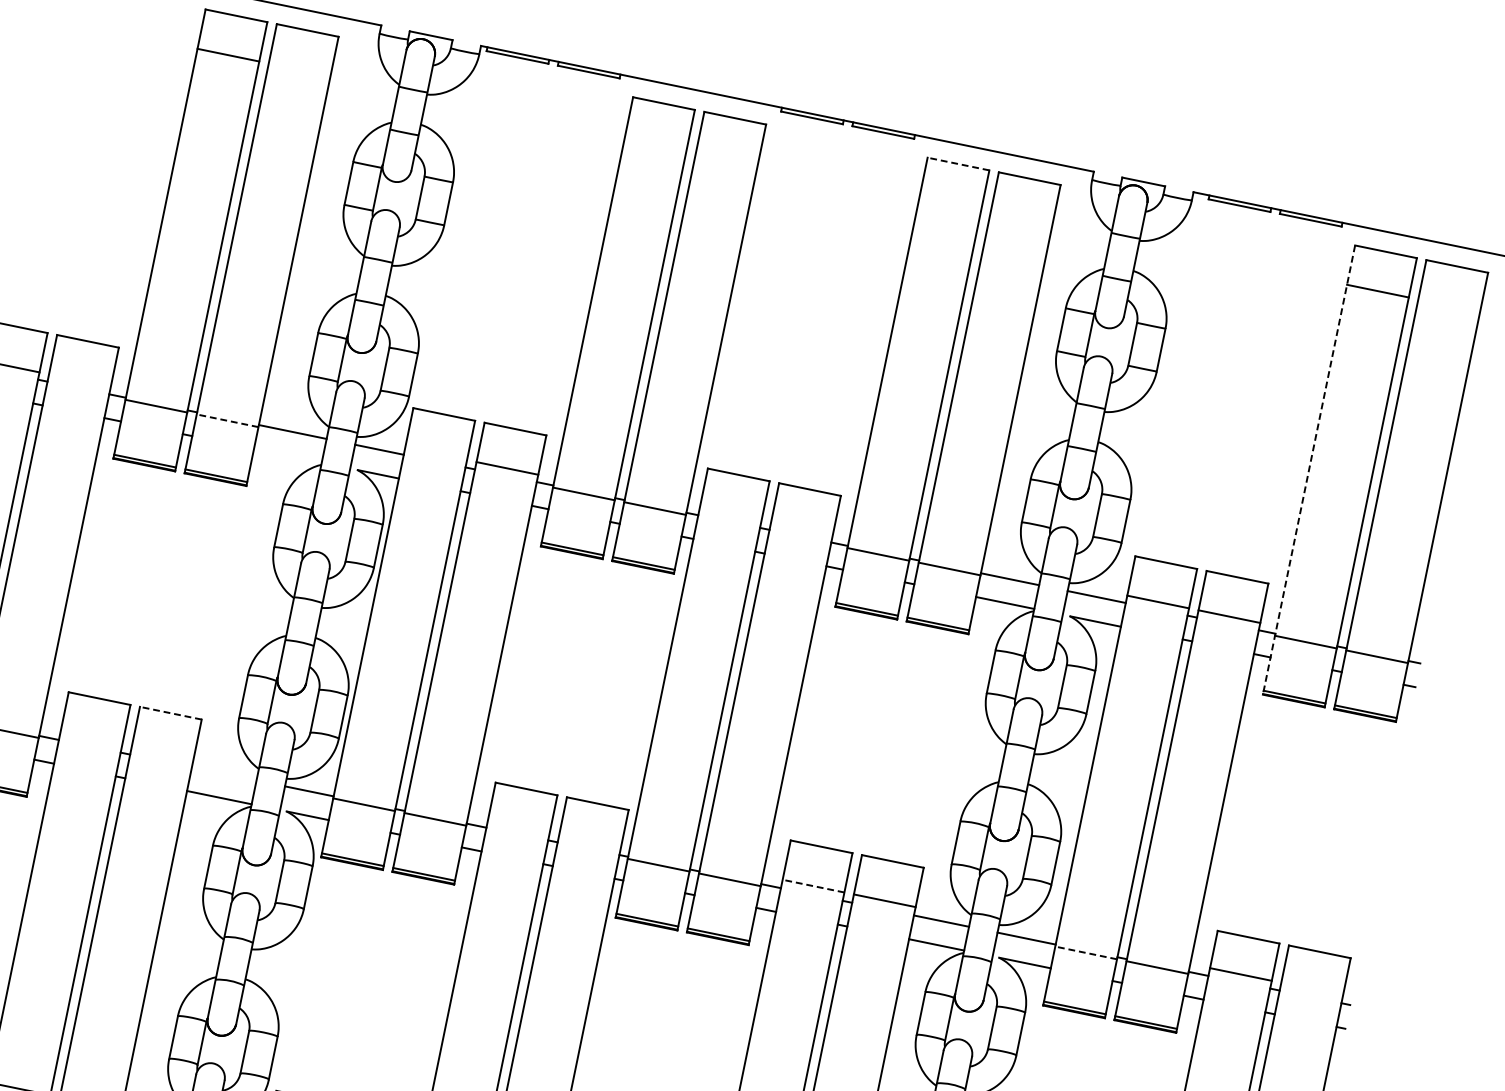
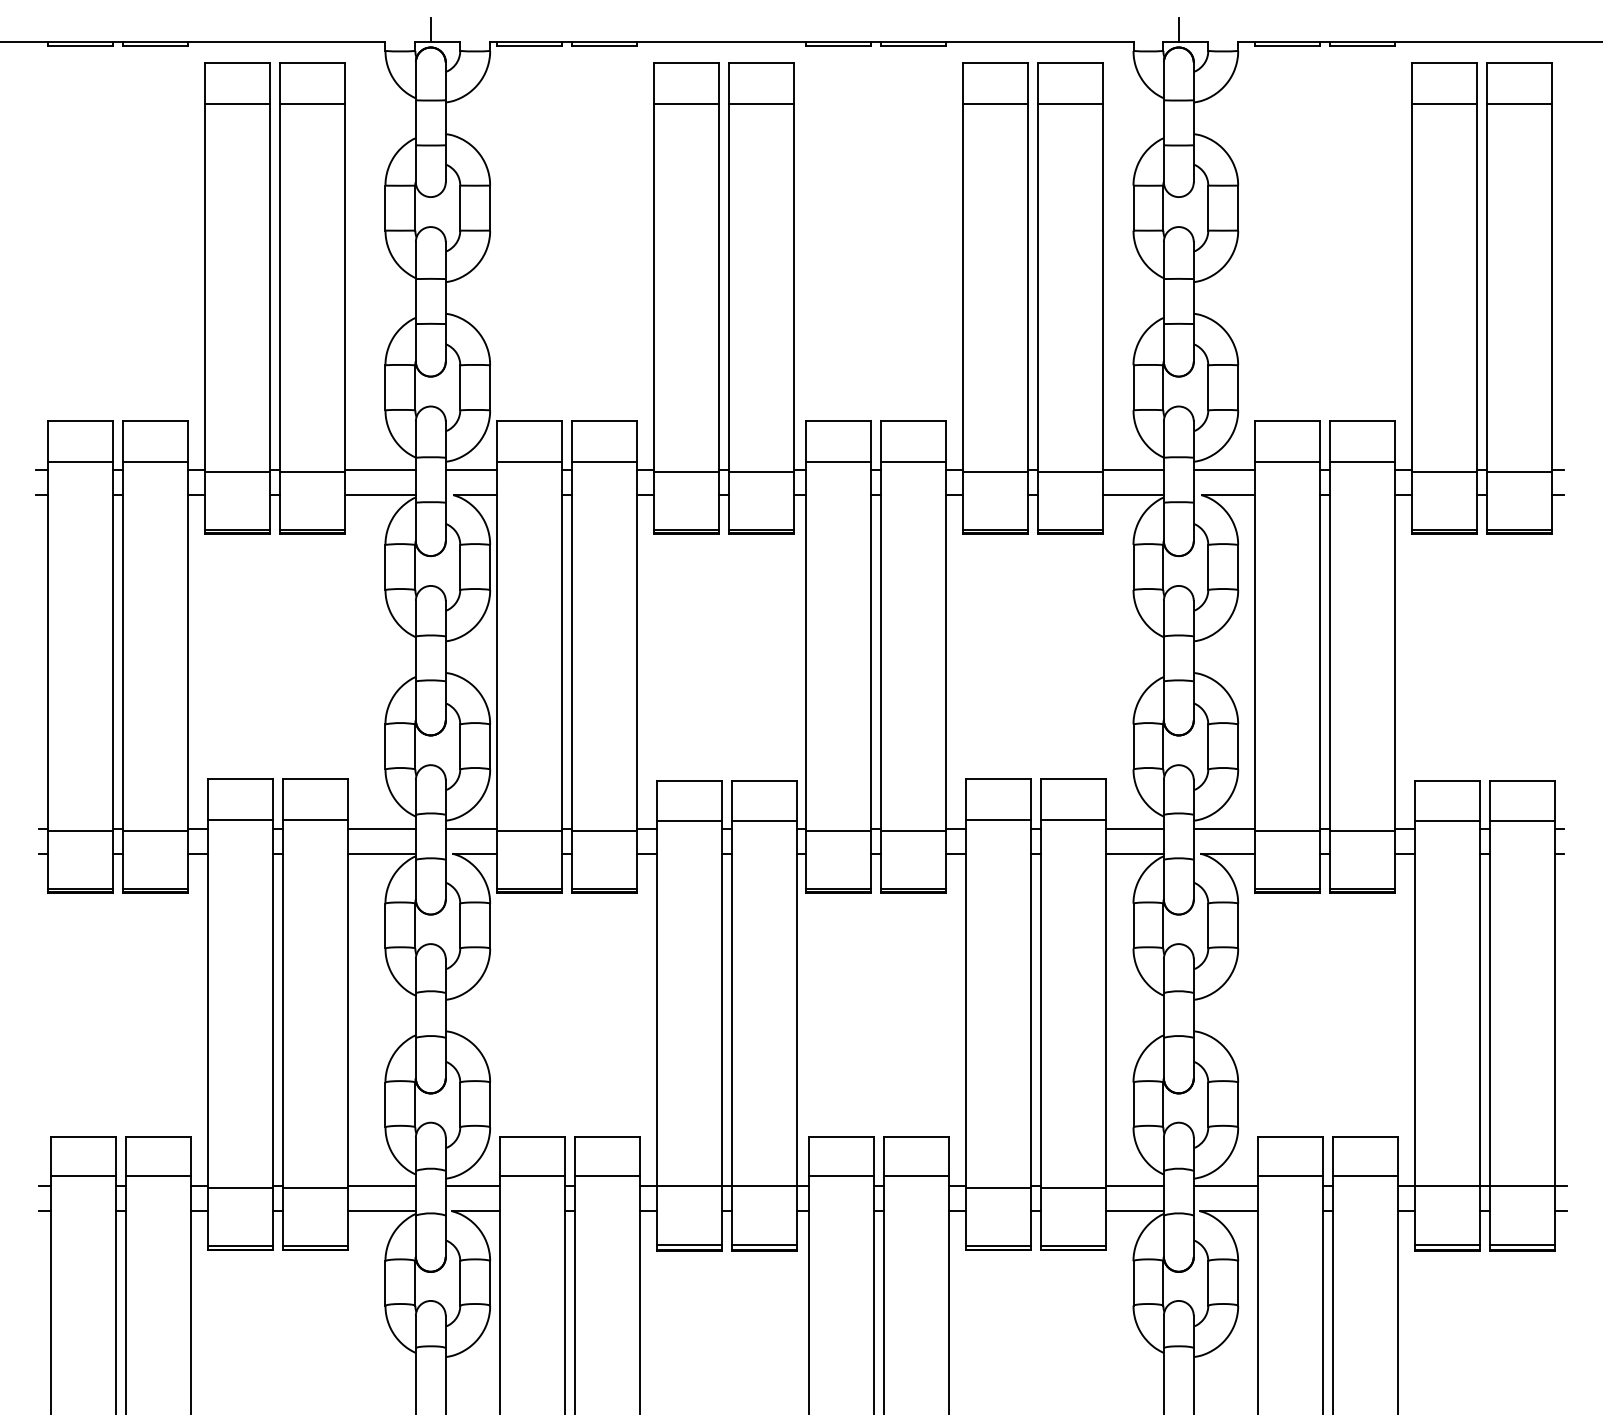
line: (426, 22) -> (430, 29), added
line: (298, 69) -> (311, 103), added
line: (655, 142) -> (685, 103), added
line: (726, 157) -> (760, 103), added
line: (958, 163) -> (995, 62), dashed -> solid
line: (1139, 168) -> (1178, 29), added
line: (950, 203) -> (995, 103), added
line: (1020, 217) -> (1069, 103), added
line: (1448, 305) -> (1518, 103), added
line: (79, 380) -> (154, 462), added
line: (226, 420) -> (311, 472), dashed -> solid
line: (435, 453) -> (528, 462), added
line: (287, 455) -> (379, 495), added
line: (1308, 470) -> (1411, 298), dashed -> solid
line: (730, 514) -> (838, 462), added
line: (801, 528) -> (912, 462), added
line: (170, 713) -> (315, 778), dashed -> solid
line: (91, 737) -> (240, 819), added
line: (162, 752) -> (315, 819), added
line: (223, 773) -> (381, 828), added
line: (518, 826) -> (689, 820), added
line: (590, 840) -> (764, 820), added
line: (813, 885) -> (998, 819), dashed -> solid
line: (1085, 952) -> (1286, 830), dashed -> solid
line: (1312, 989) -> (1522, 820), added

